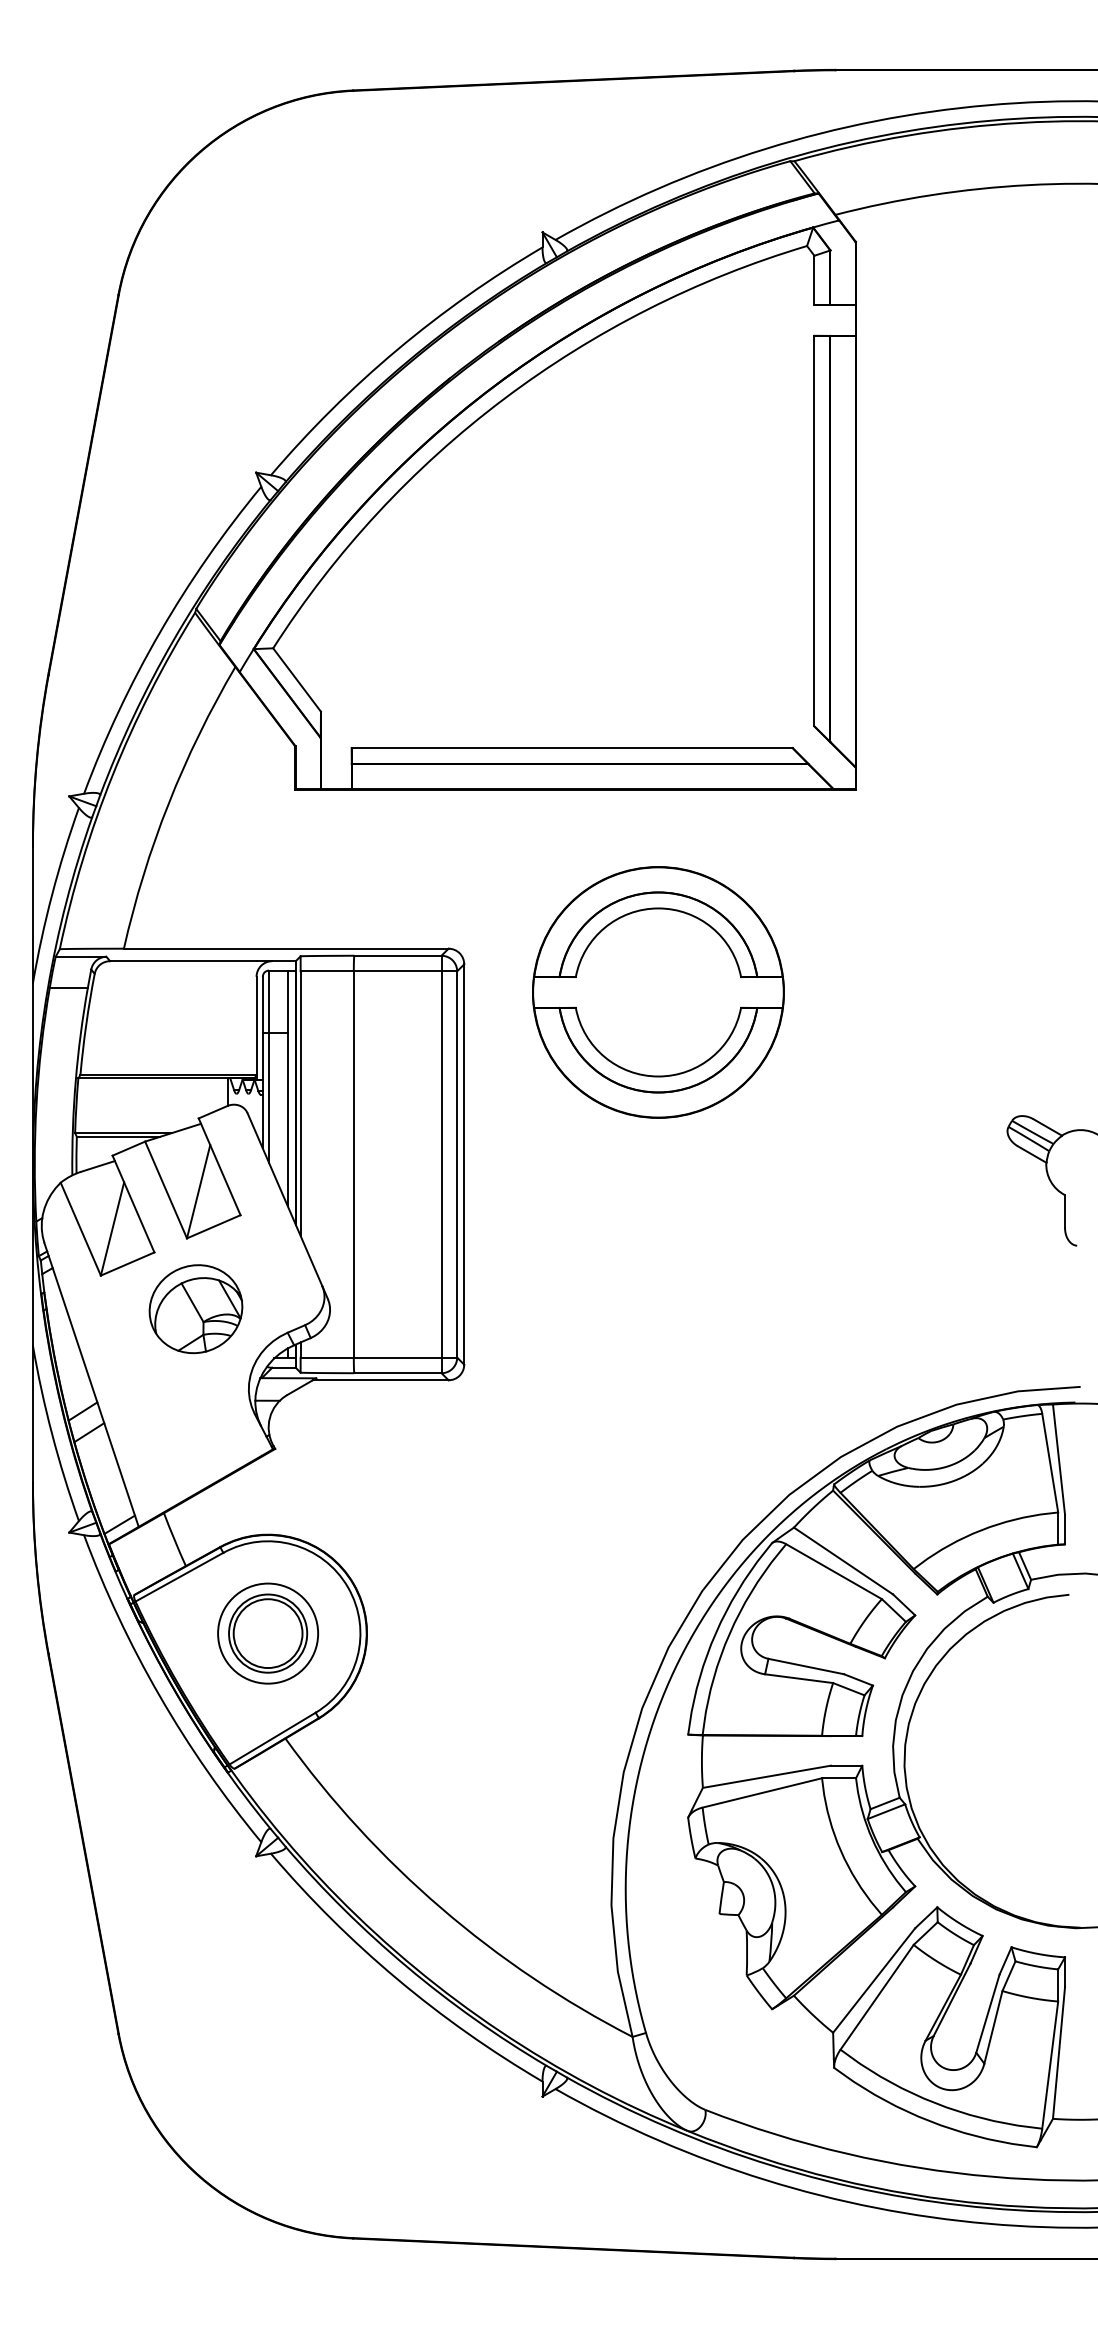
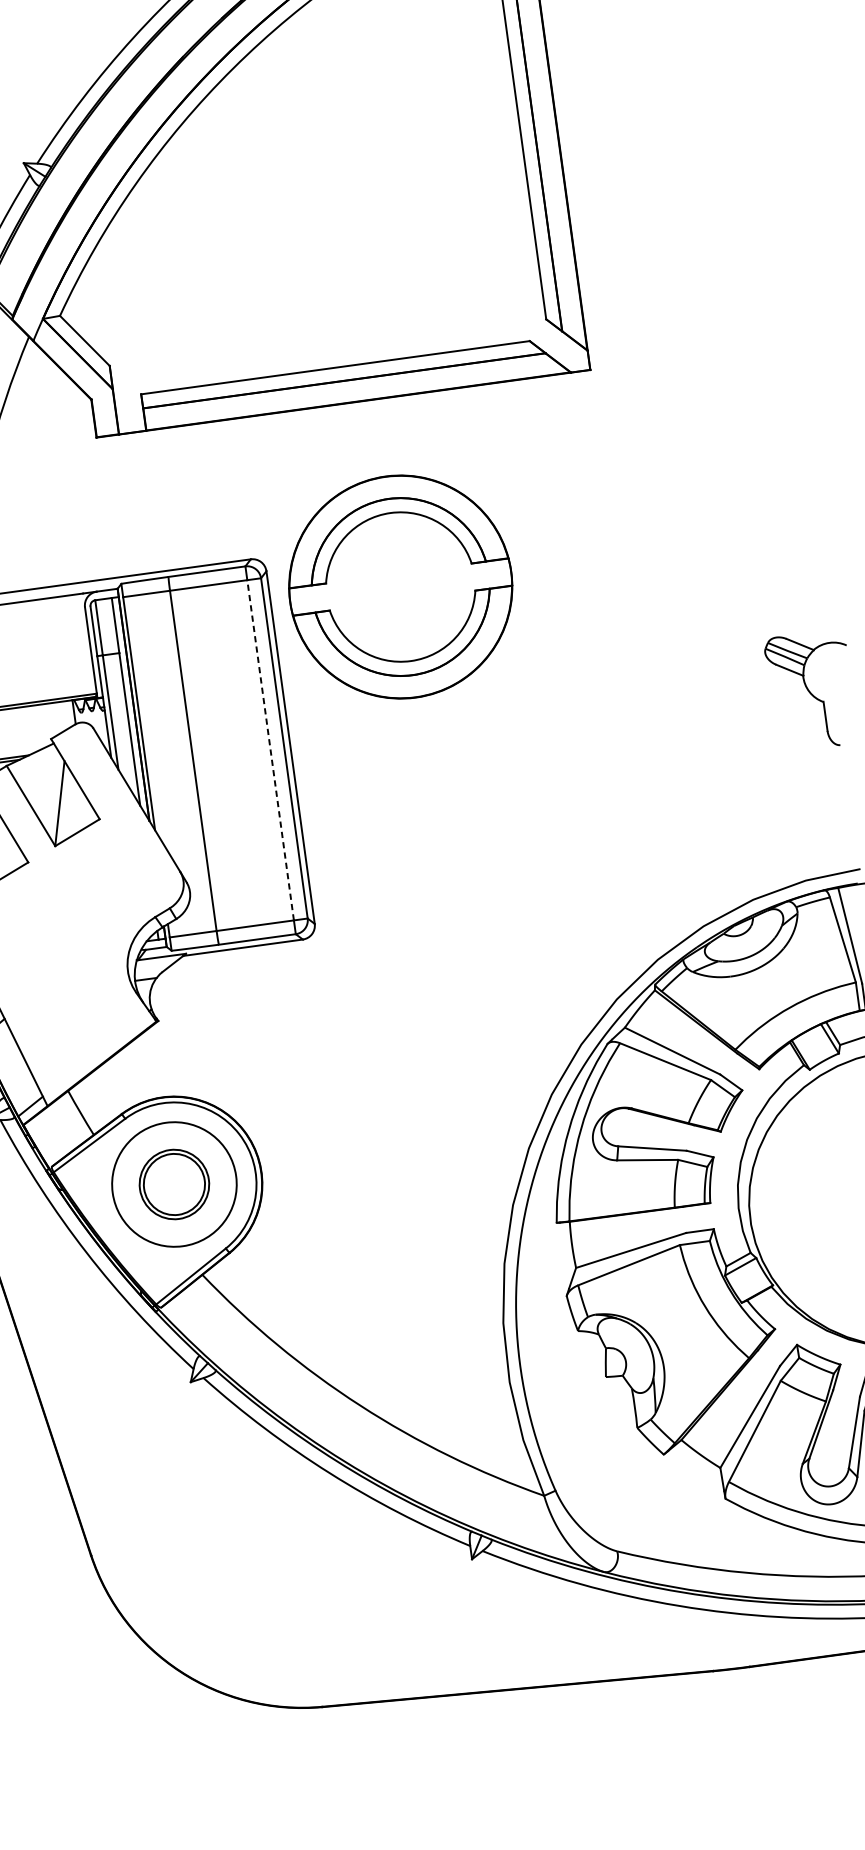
part: (658, 992) -> (400, 587), moved
line: (441, 1164) -> (270, 750), solid -> dashed
part: (195, 1309) -> (71, 907), removed
circle: (268, 1633) -> (174, 1184), size x1.4

